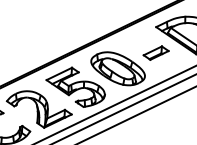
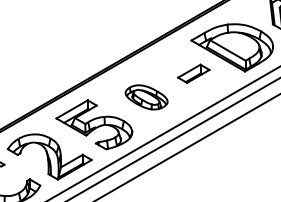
part: (117, 68) -> (146, 97), size x0.6

